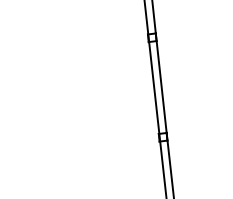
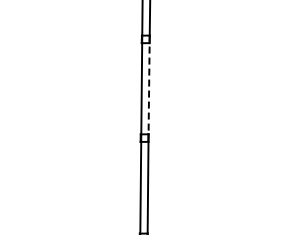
line: (161, 83) -> (149, 85), solid -> dashed

